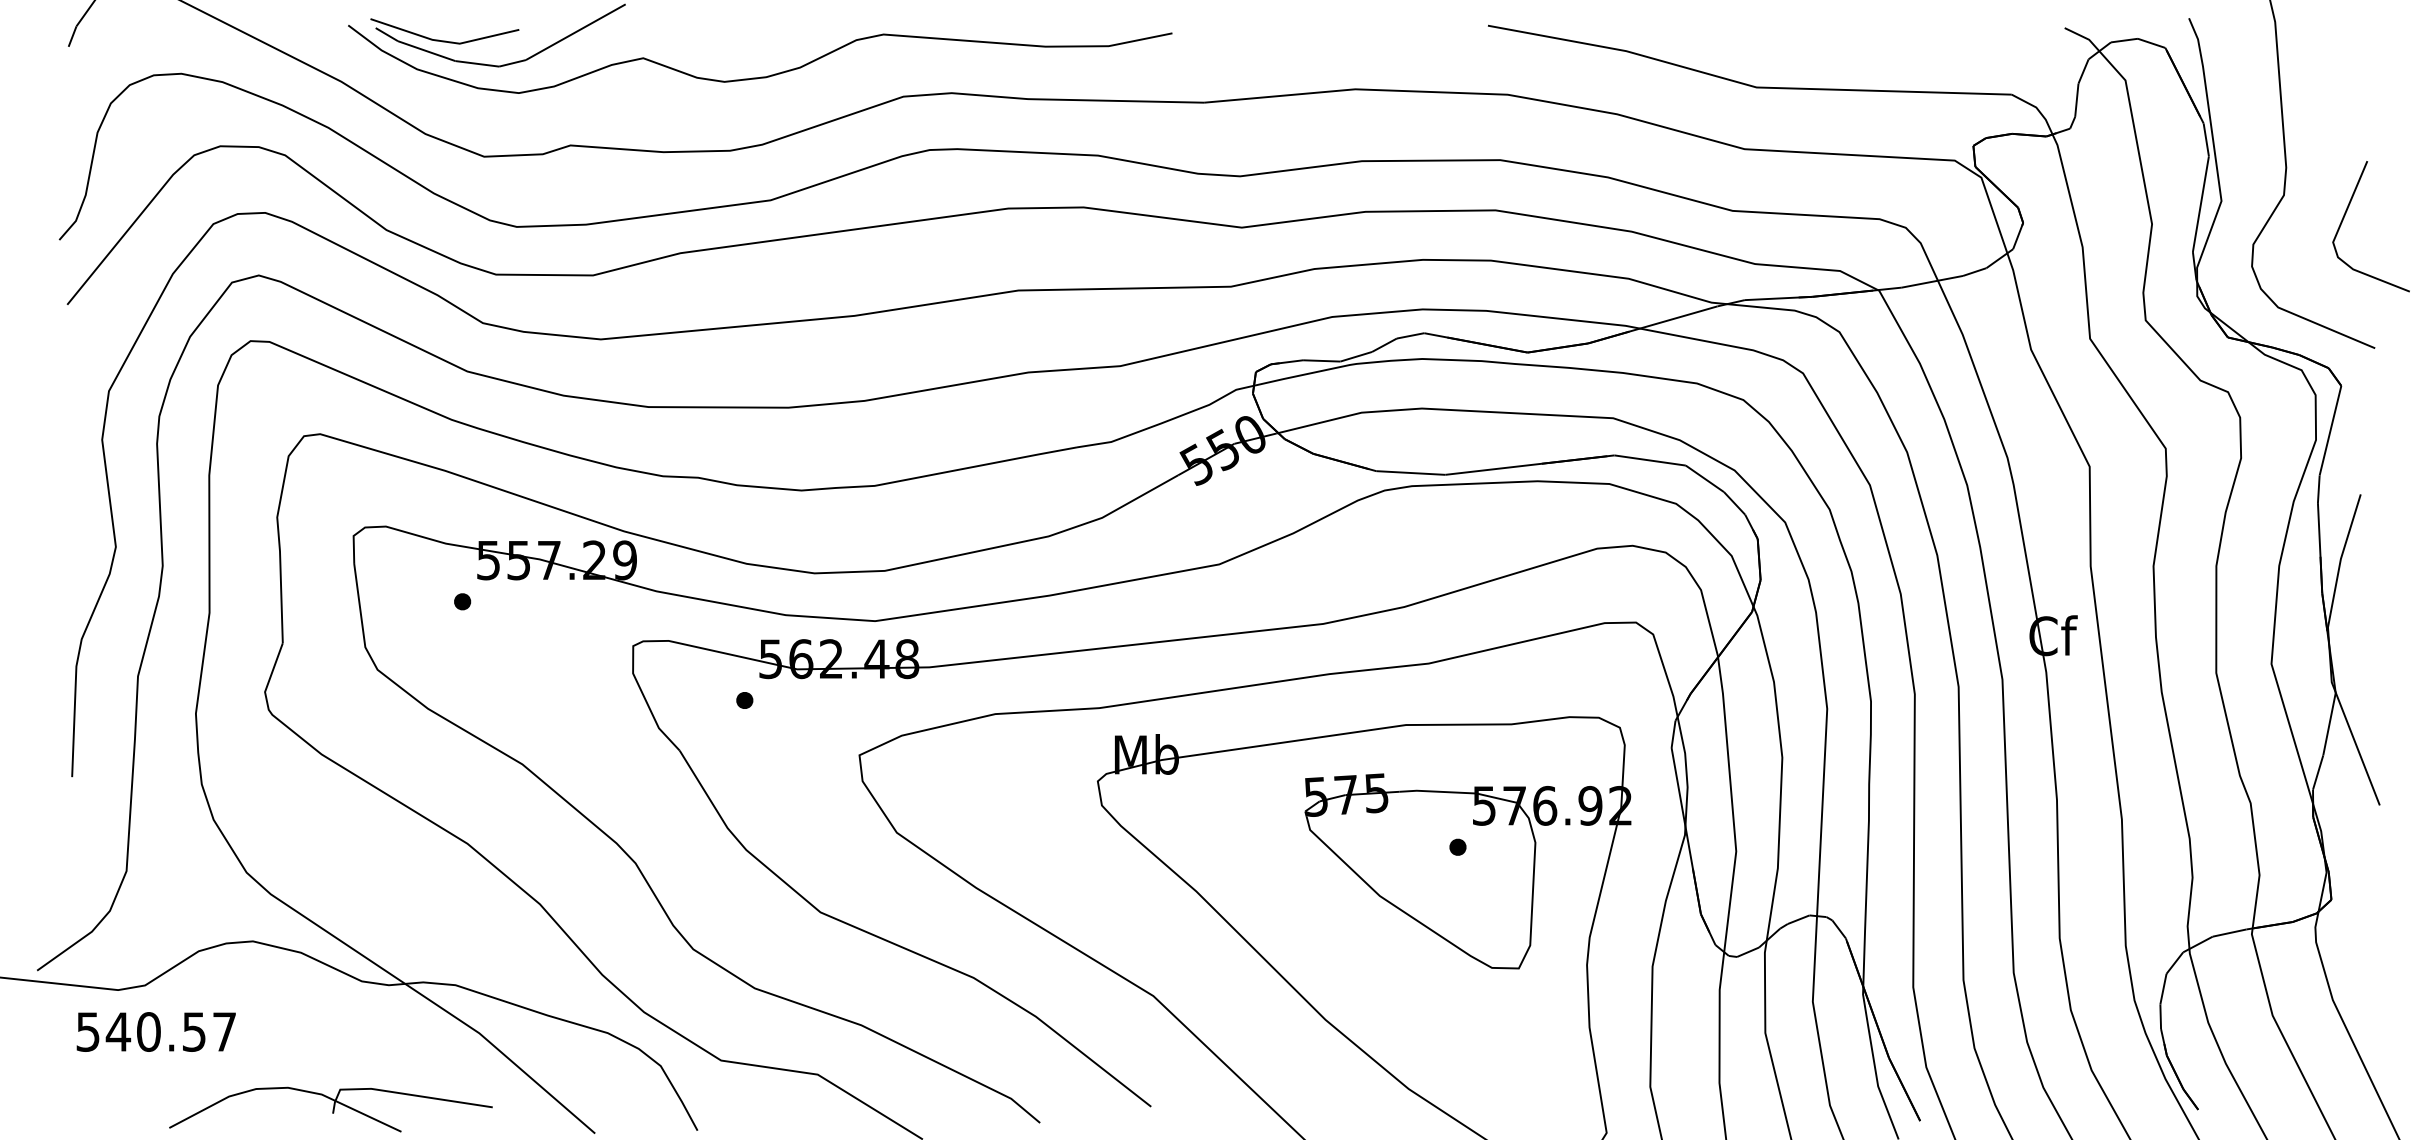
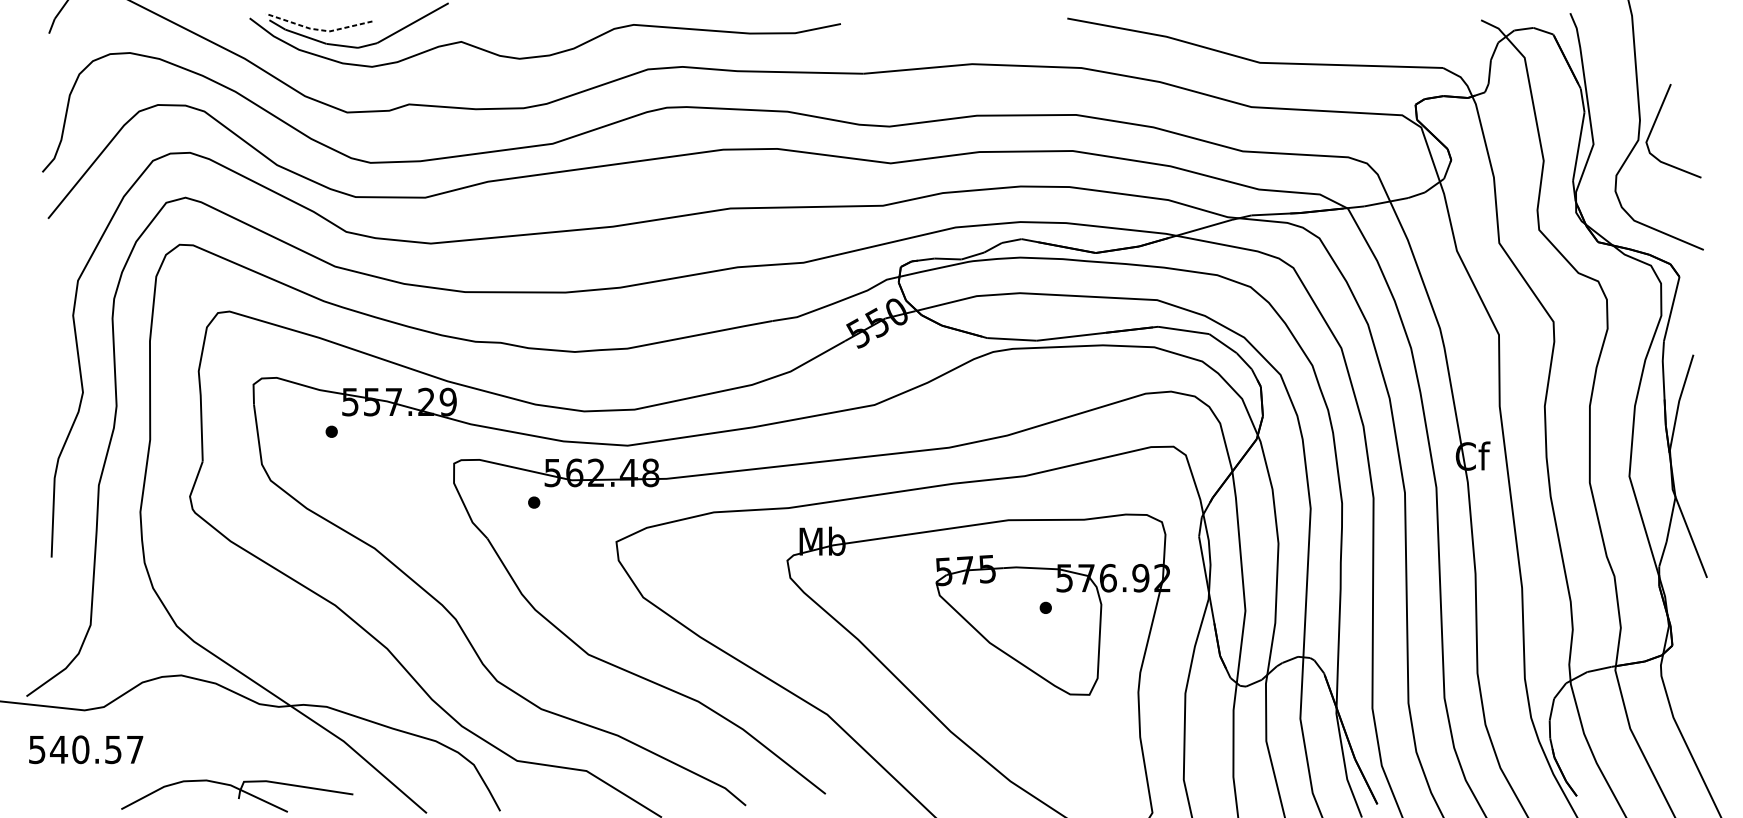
line: (444, 41) -> (318, 29), solid -> dashed
line: (2344, 218) -> (1654, 125), moved
text: (155, 1031) -> (85, 749), moved

